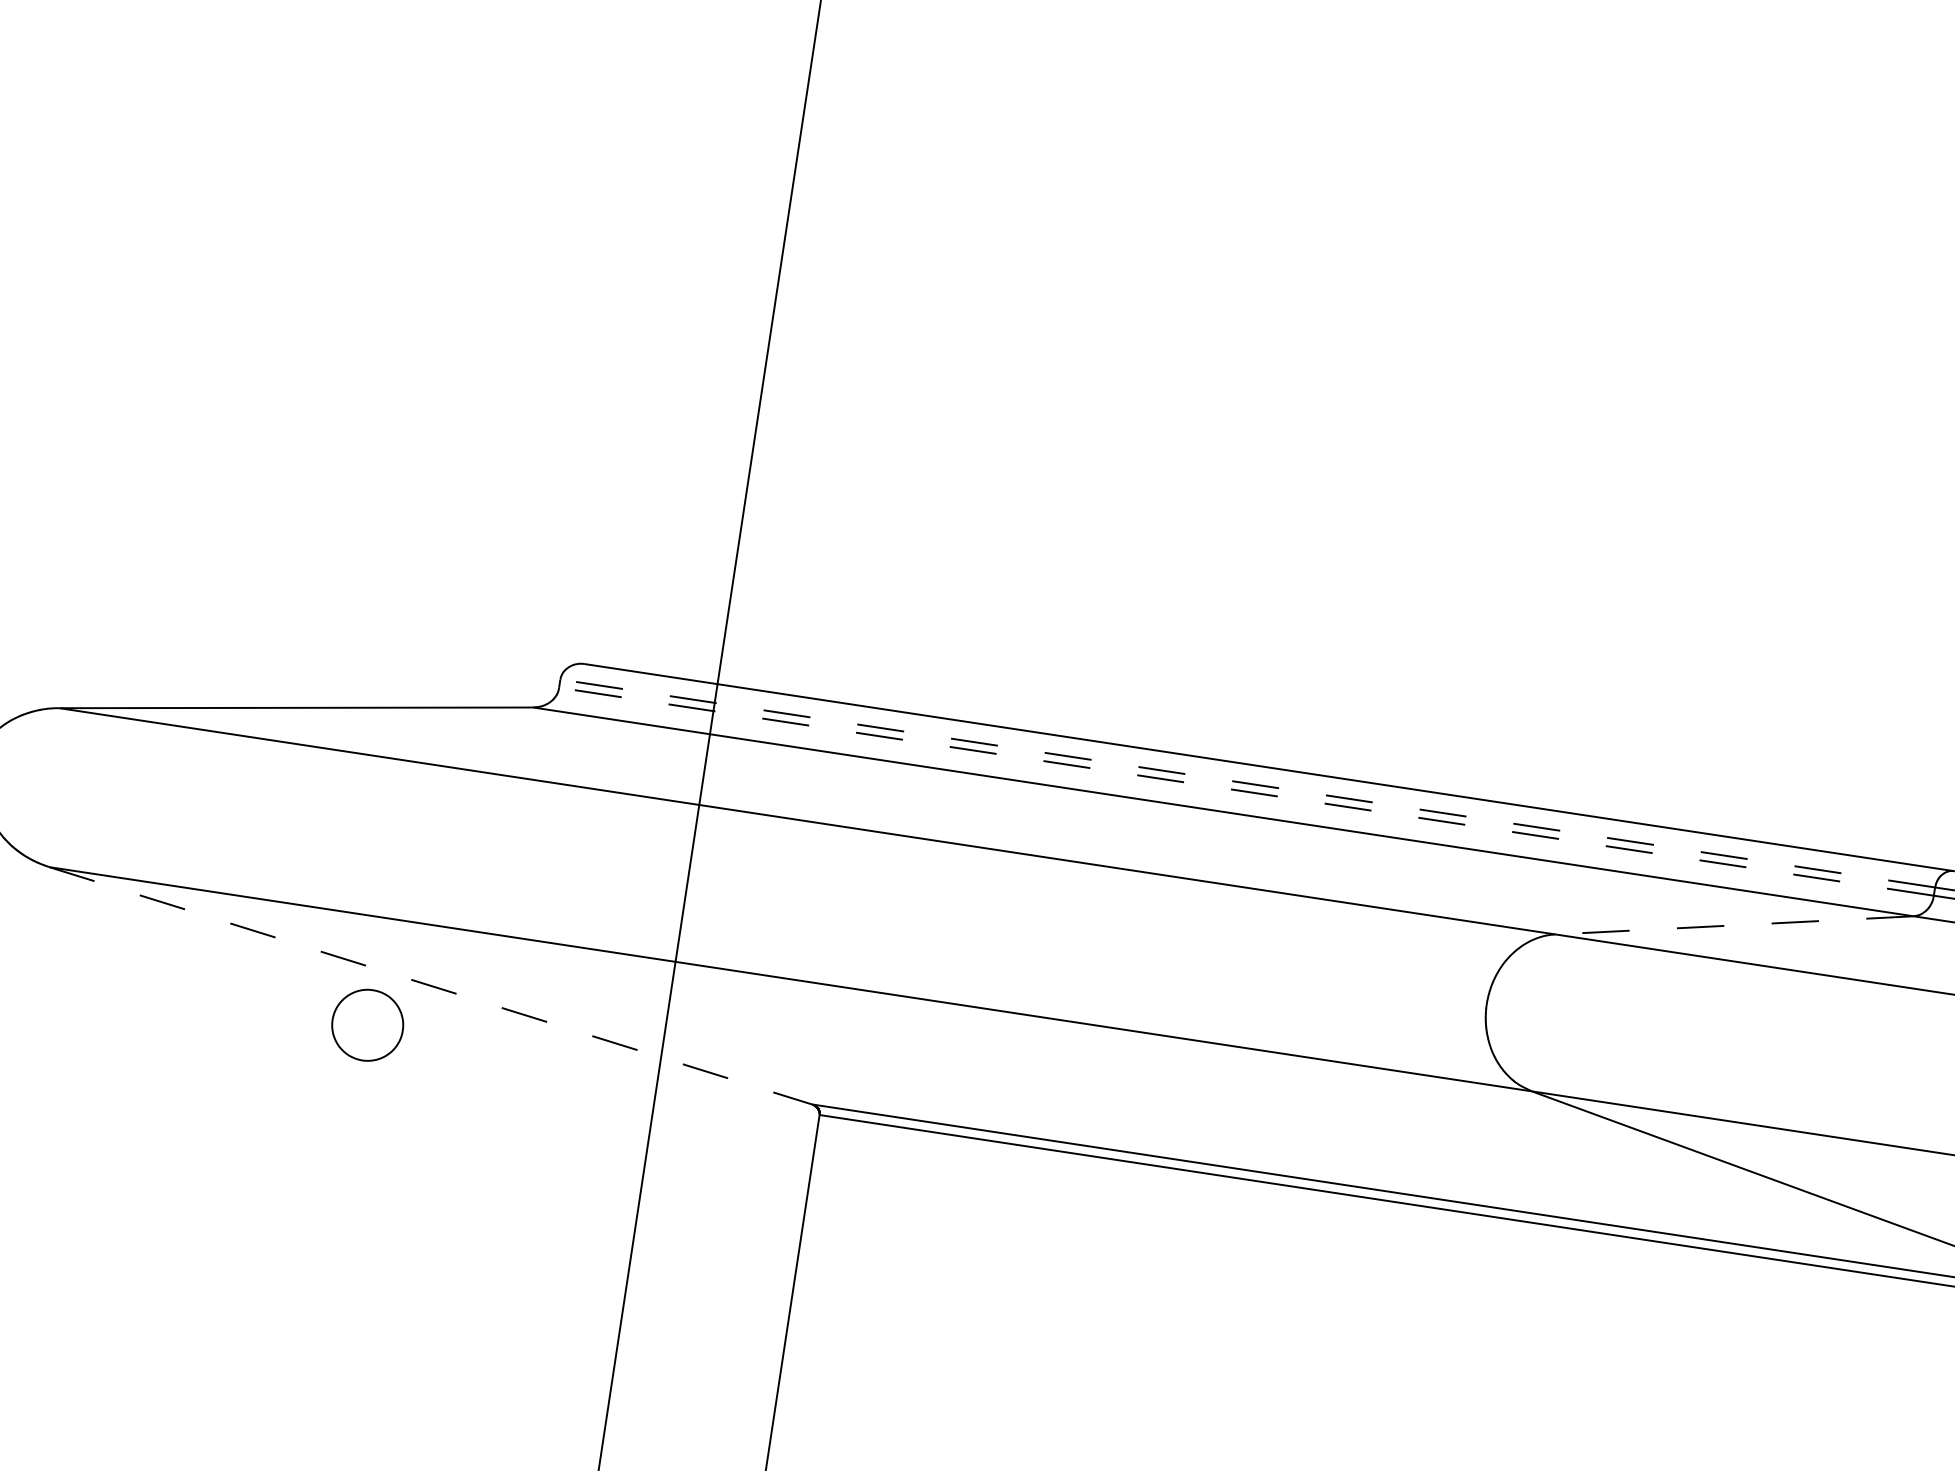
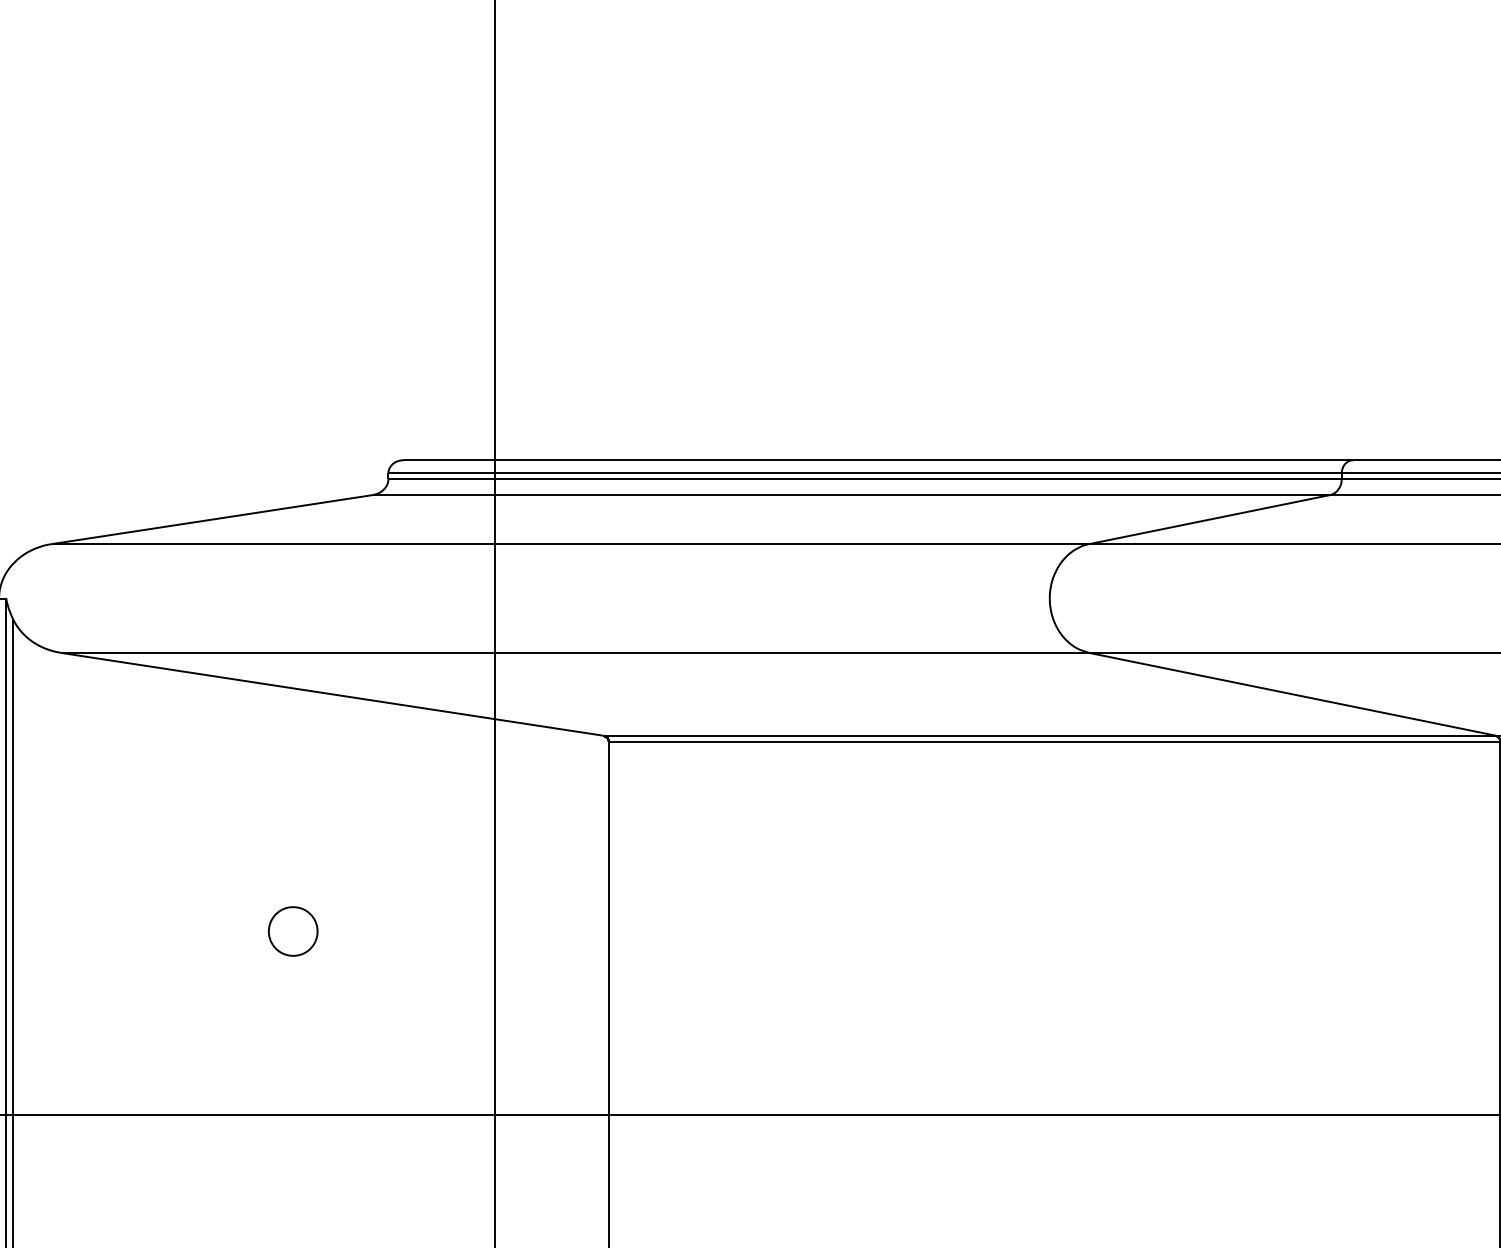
line: (1248, 783) -> (865, 473), dashed -> solid
line: (1247, 792) -> (865, 479), dashed -> solid
line: (1734, 925) -> (1209, 519), dashed -> solid
line: (430, 986) -> (331, 694), dashed -> solid
part: (368, 1025) -> (293, 931), moved

